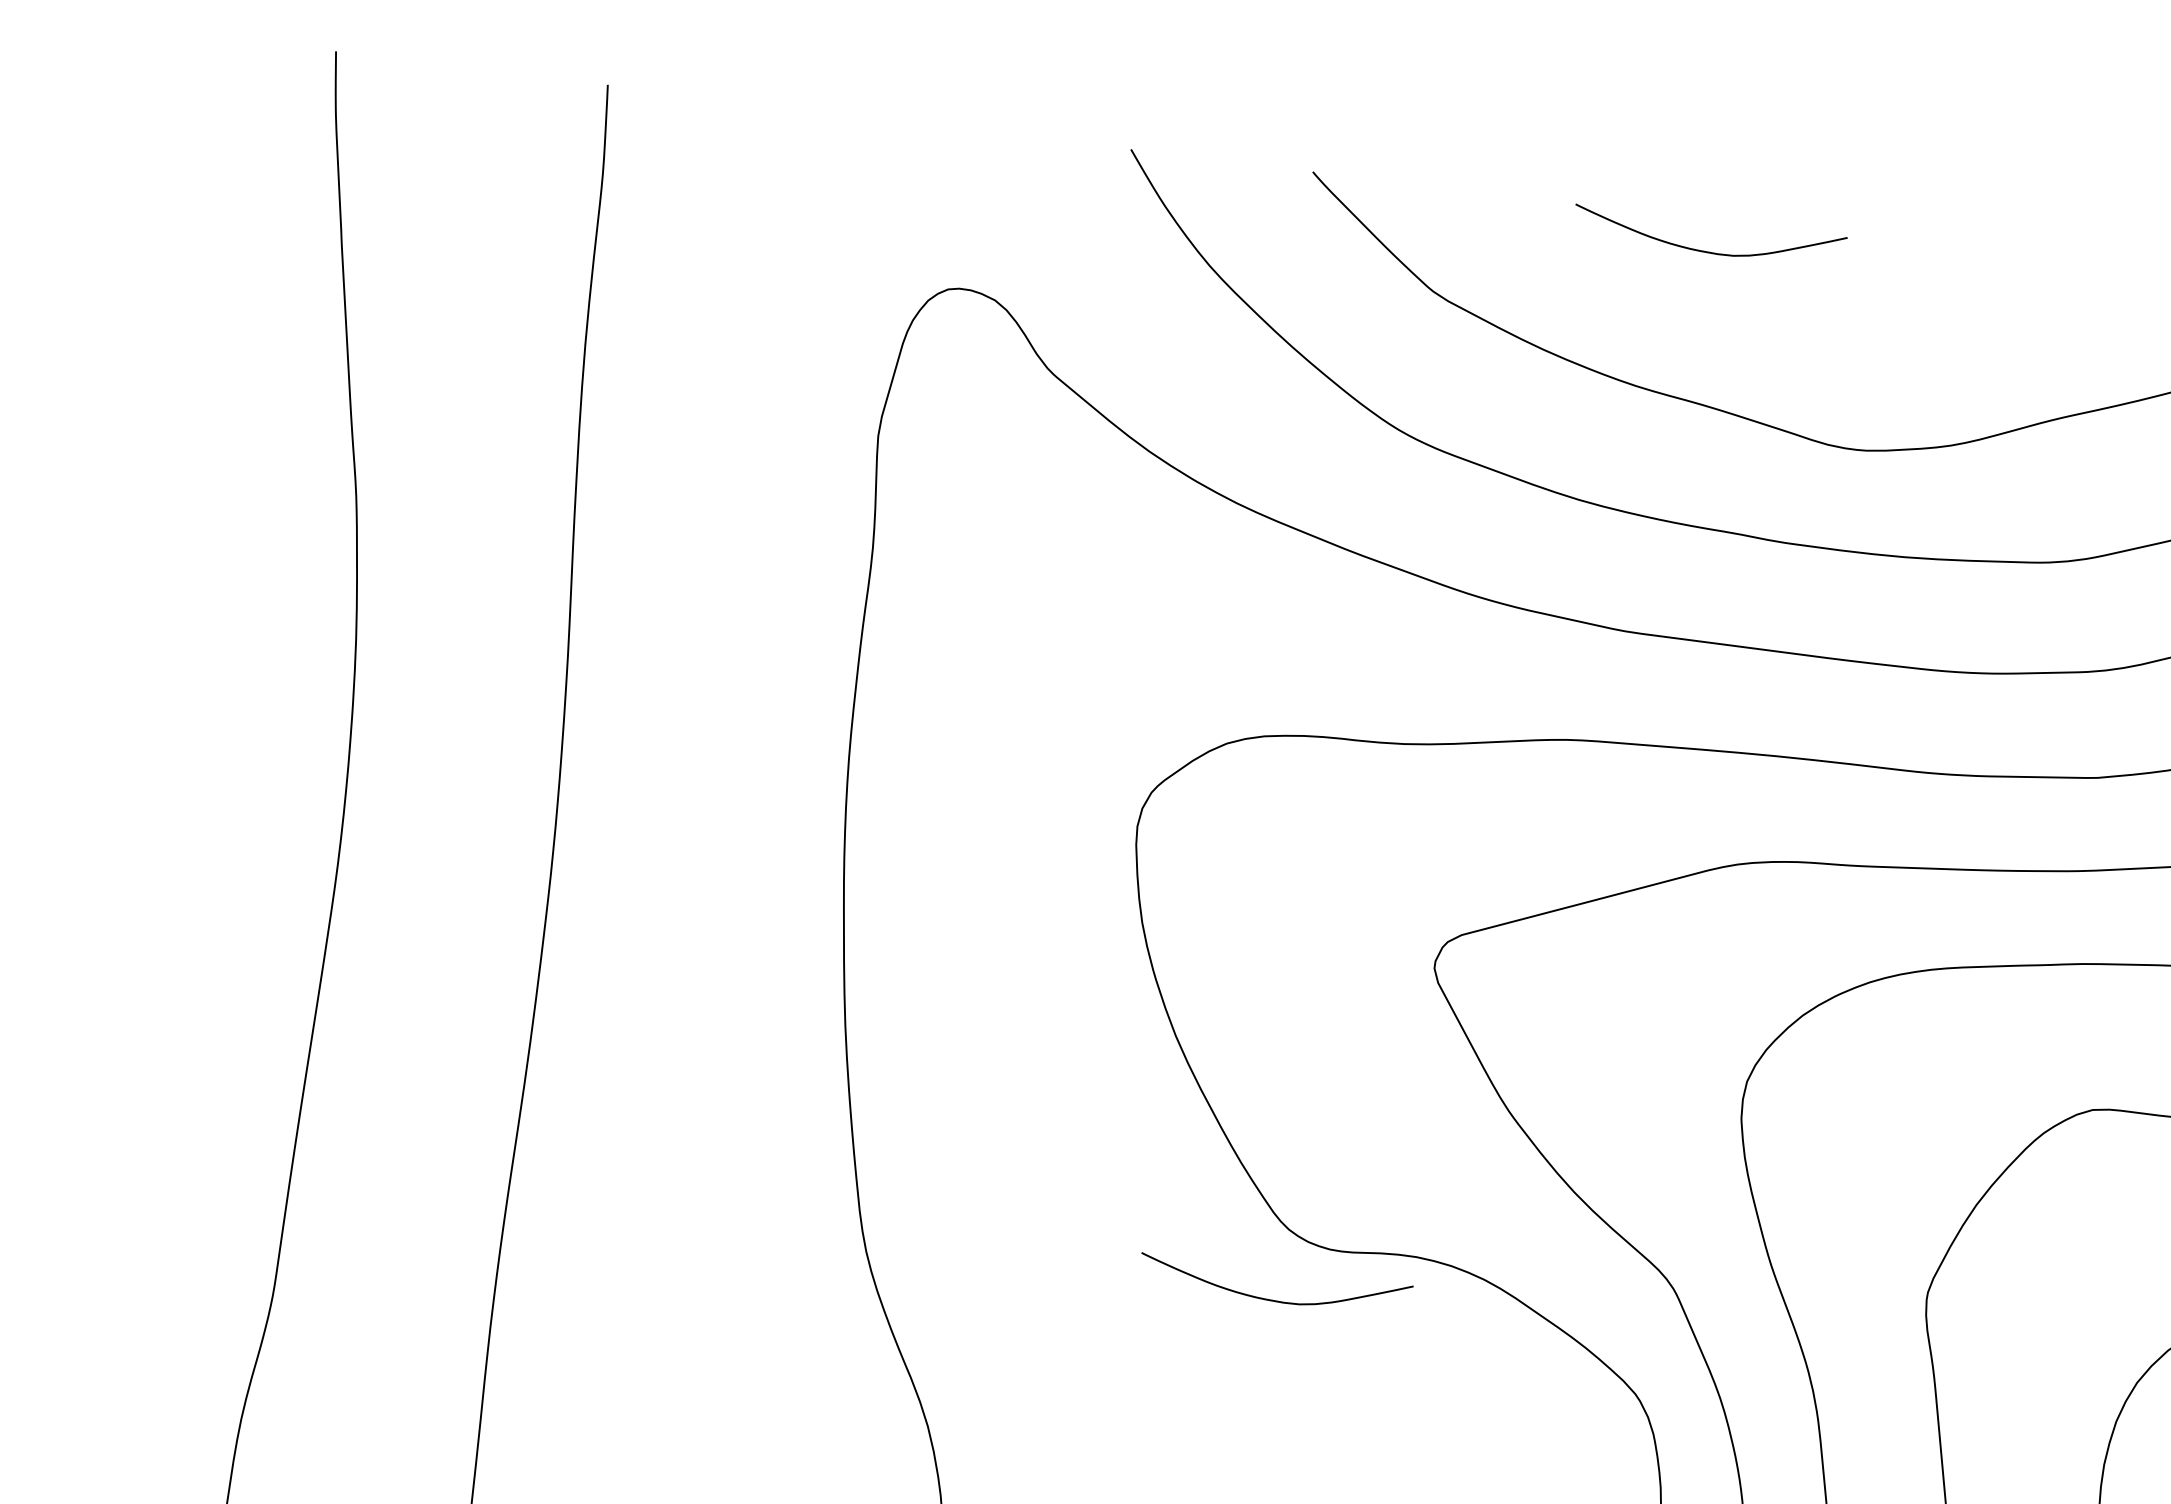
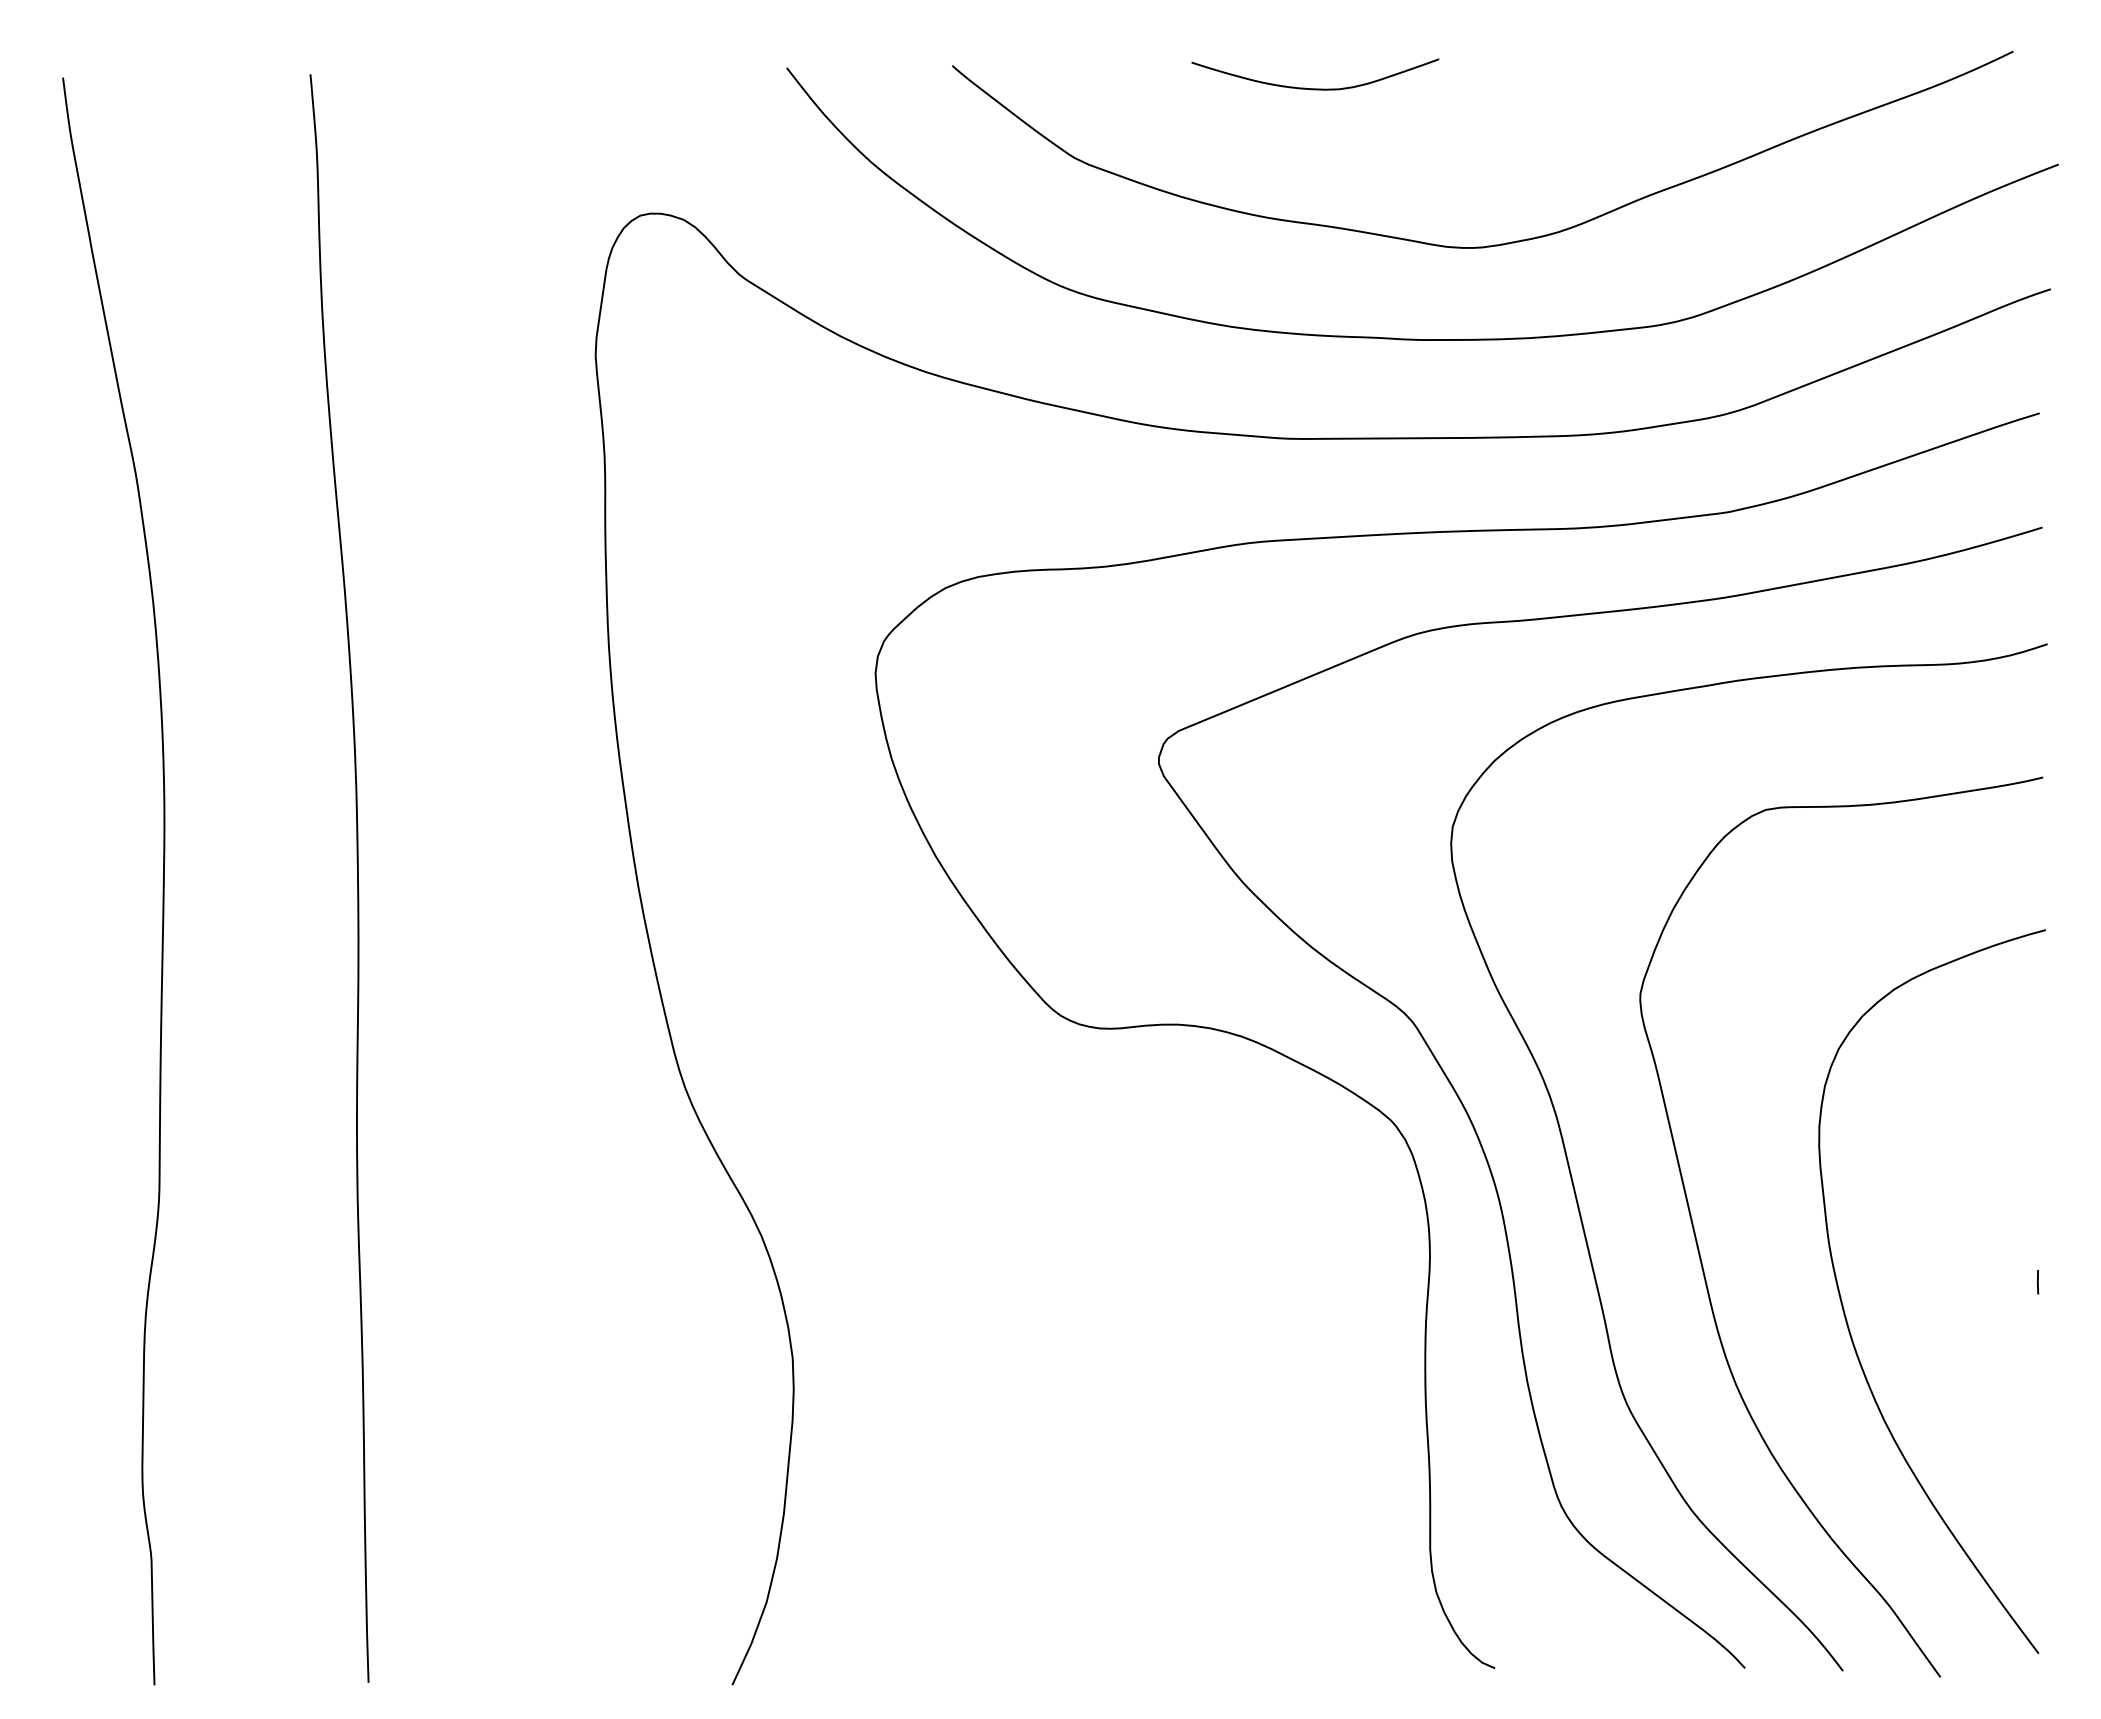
curve: (1273, 1299) -> (1055, 1080), removed

